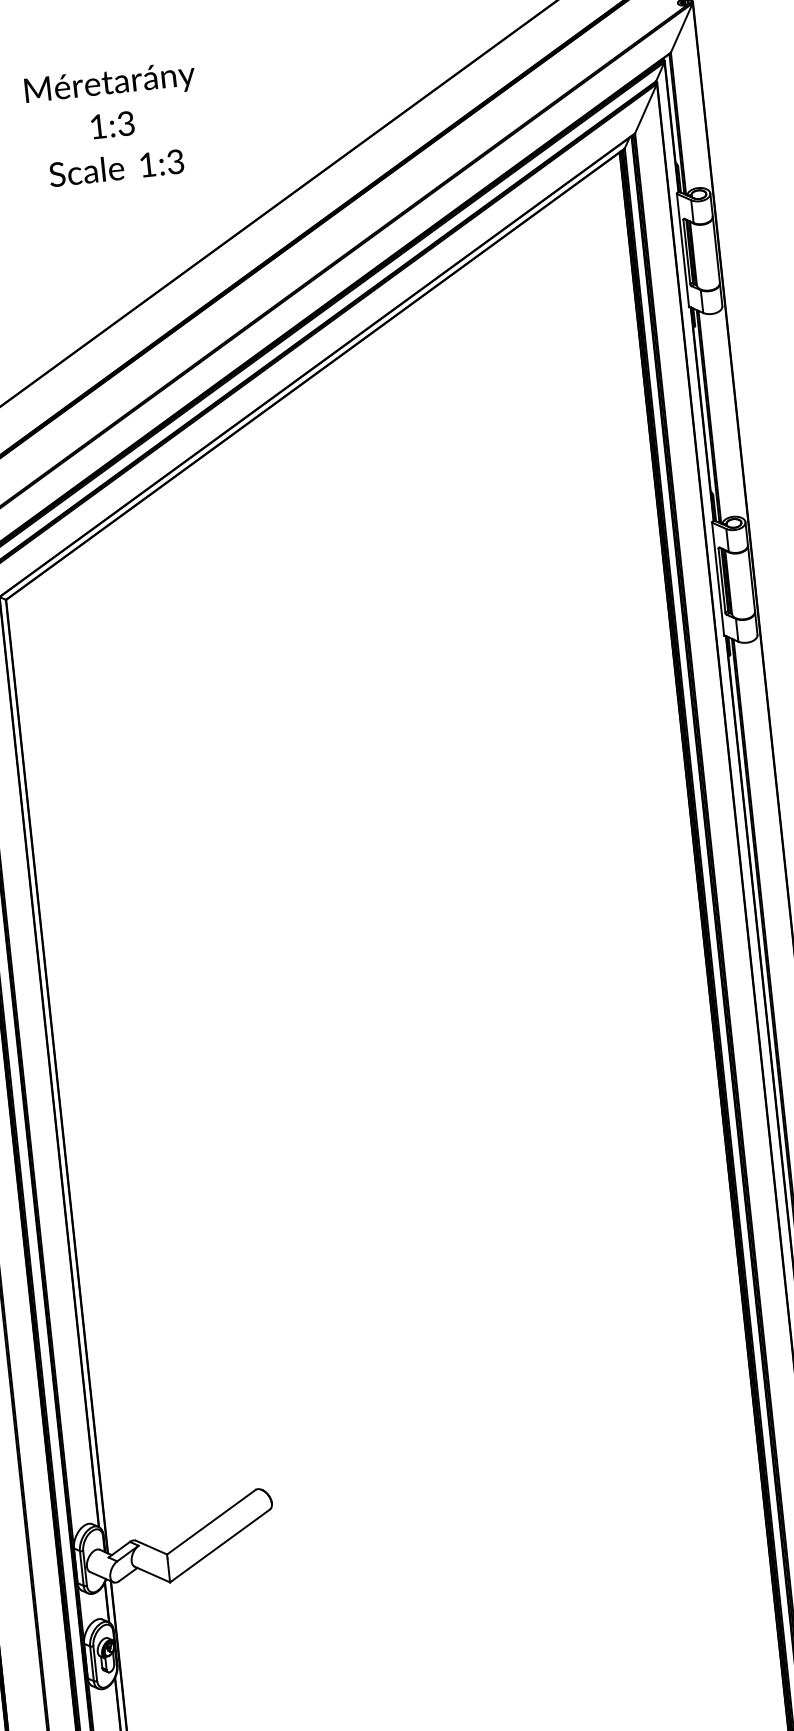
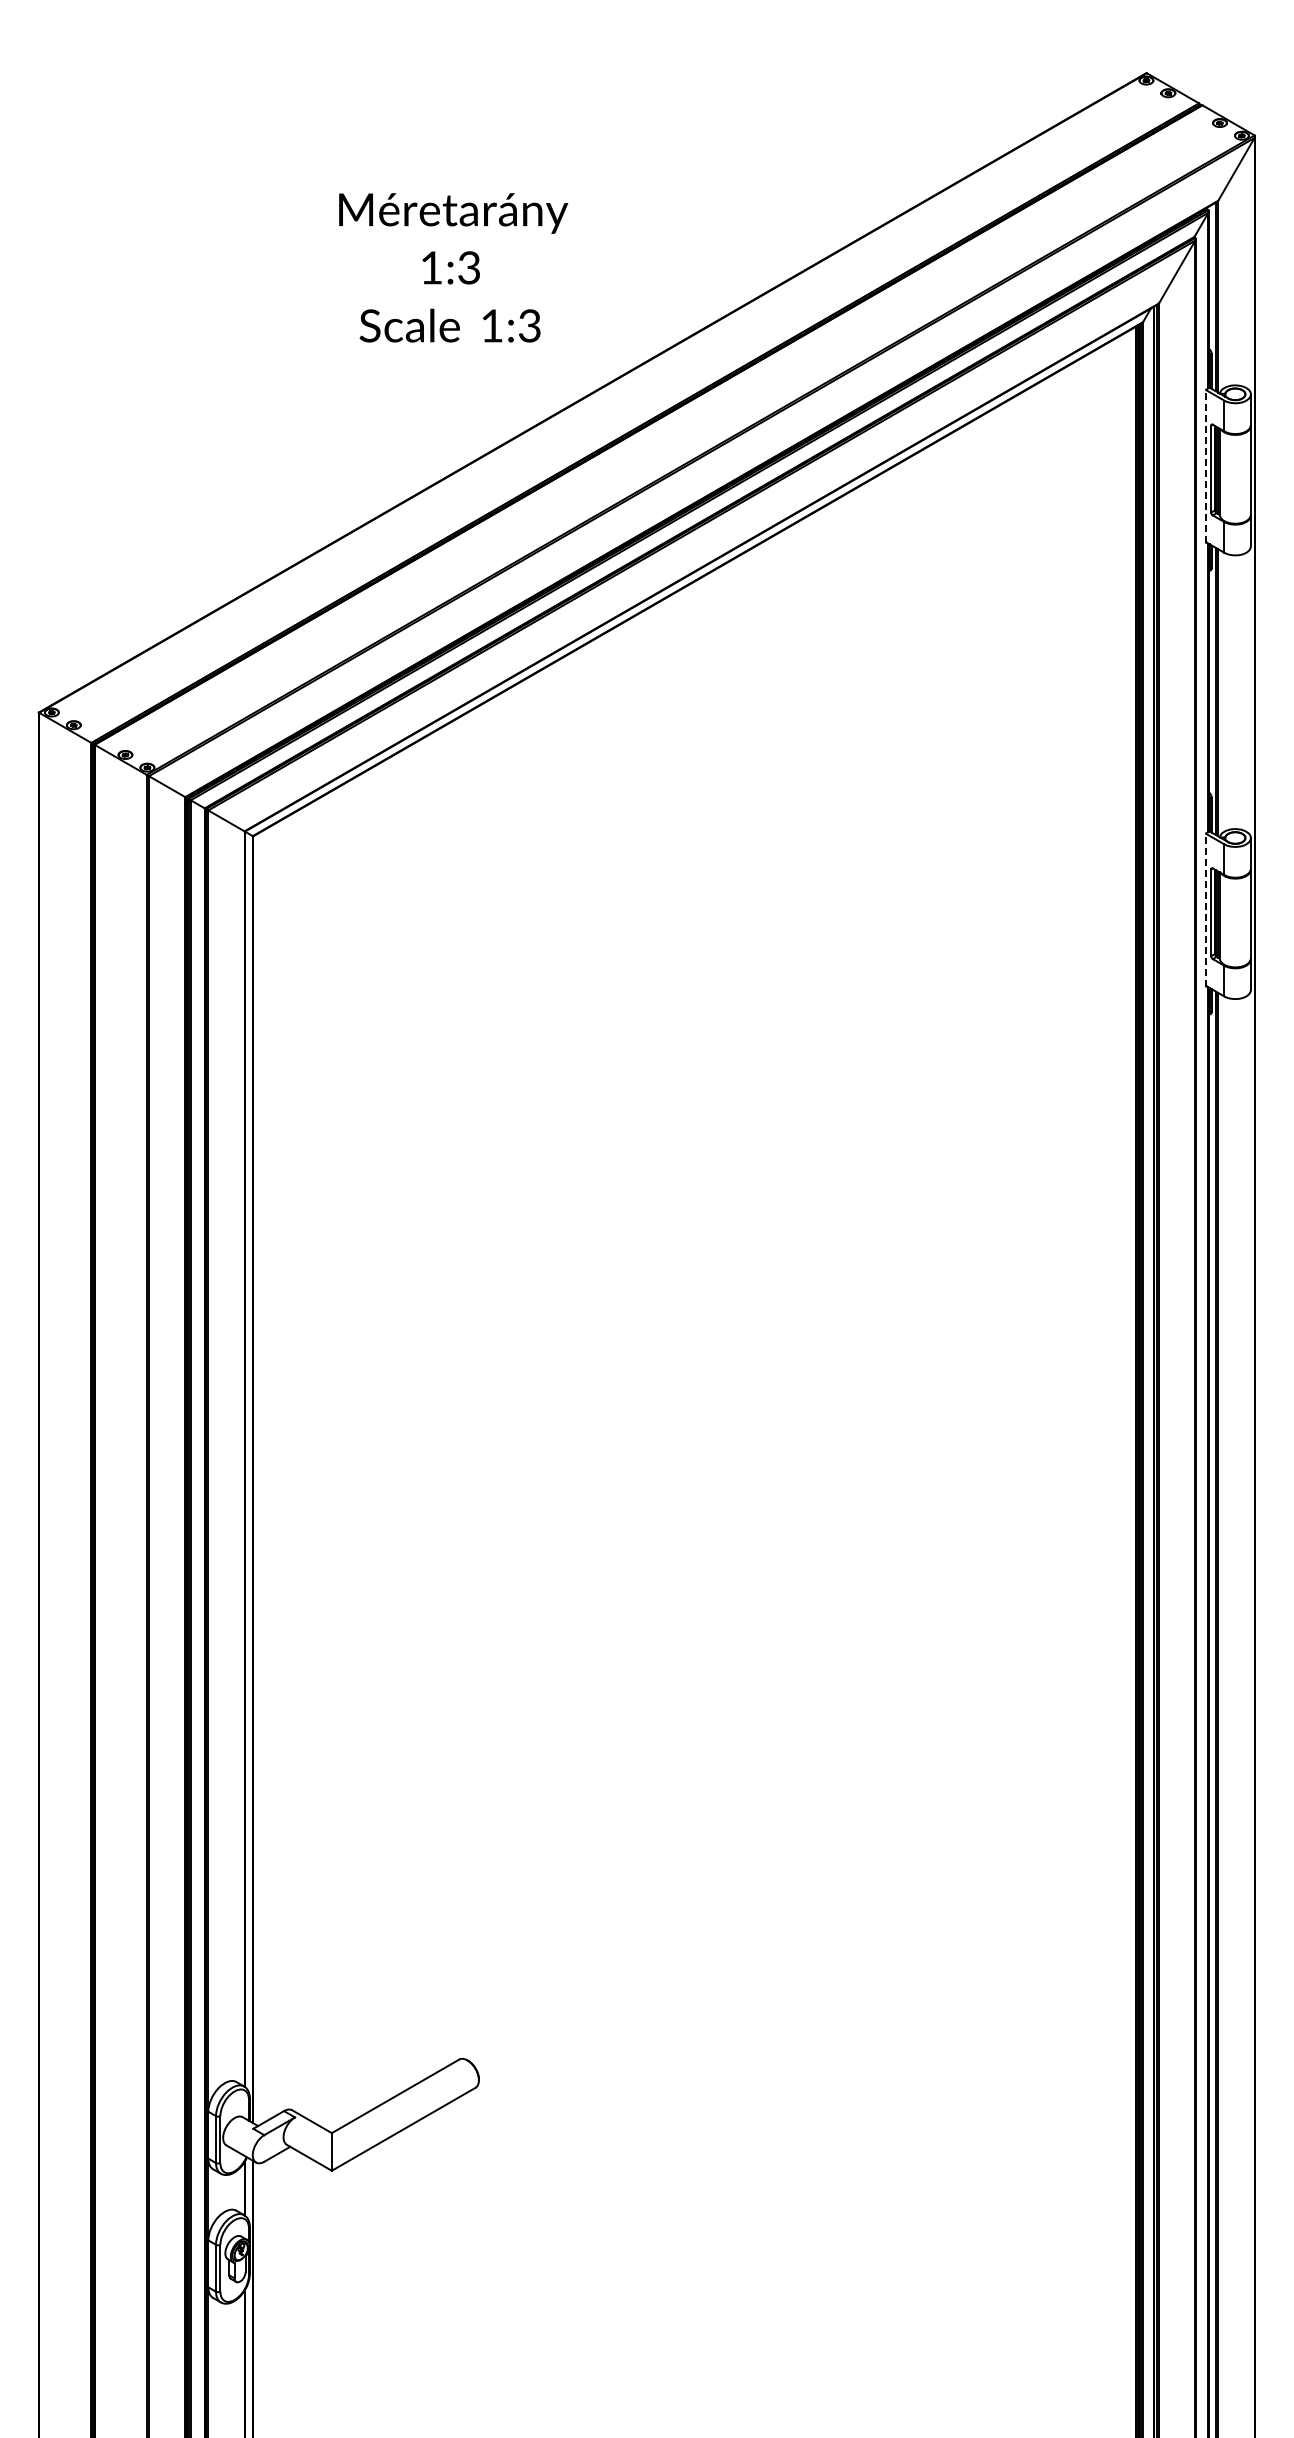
text: (114, 124) -> (453, 267), moved
line: (683, 250) -> (1206, 466), solid -> dashed
line: (718, 578) -> (1206, 909), solid -> dashed

